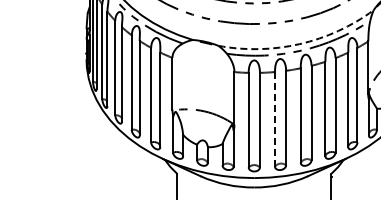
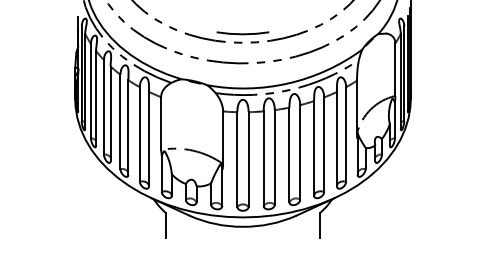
arc: (299, 44) -> (288, 83), dashed -> solid
line: (274, 119) -> (263, 158), dashed -> solid

